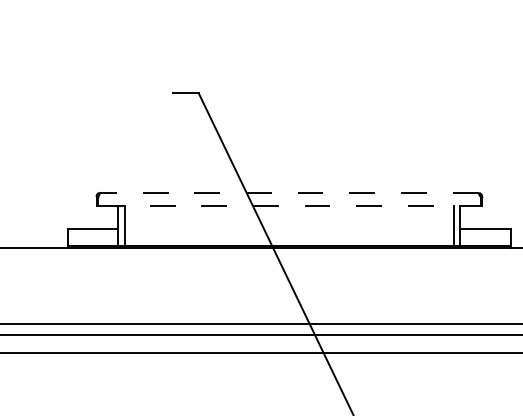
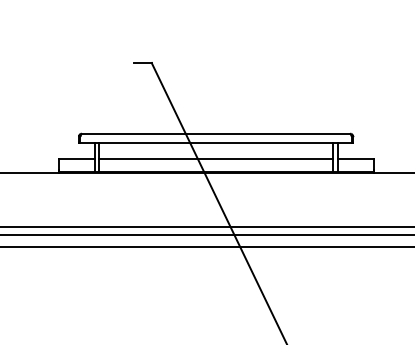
line: (288, 192) -> (215, 133), dashed -> solid
line: (289, 205) -> (216, 142), dashed -> solid
line: (288, 229) -> (215, 159), added

